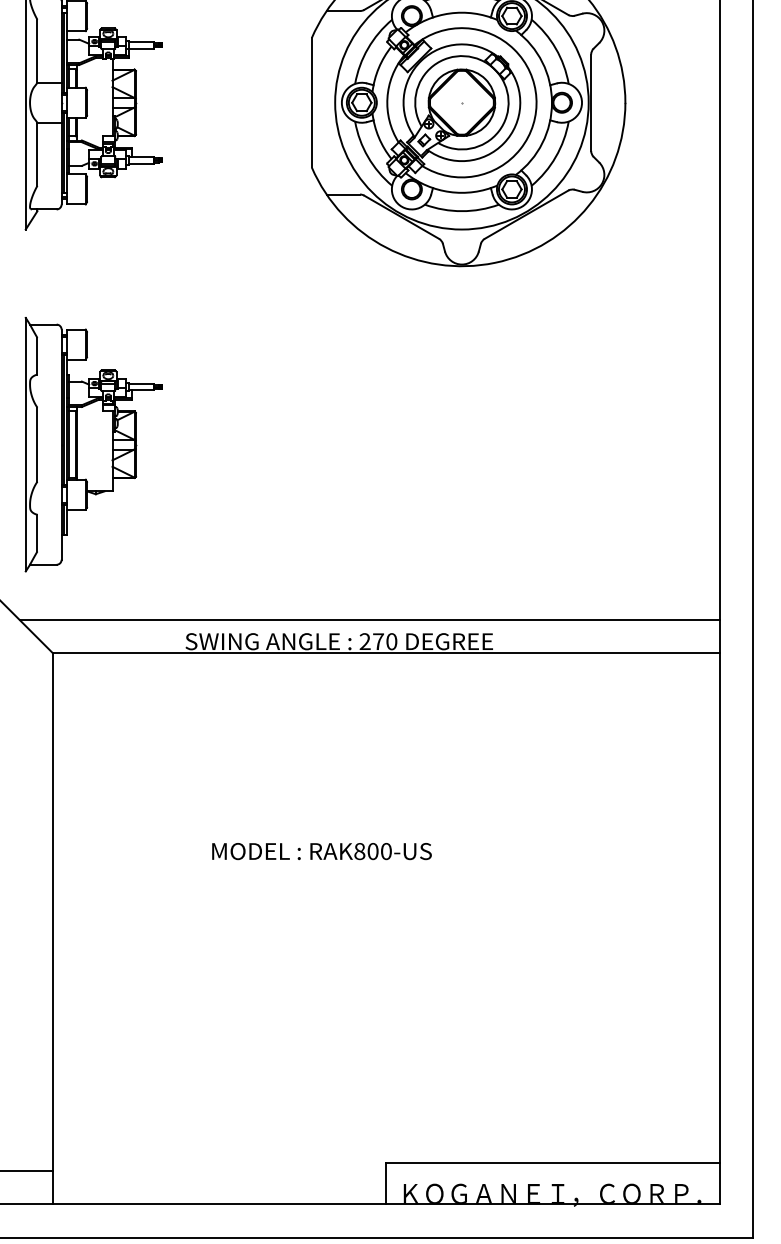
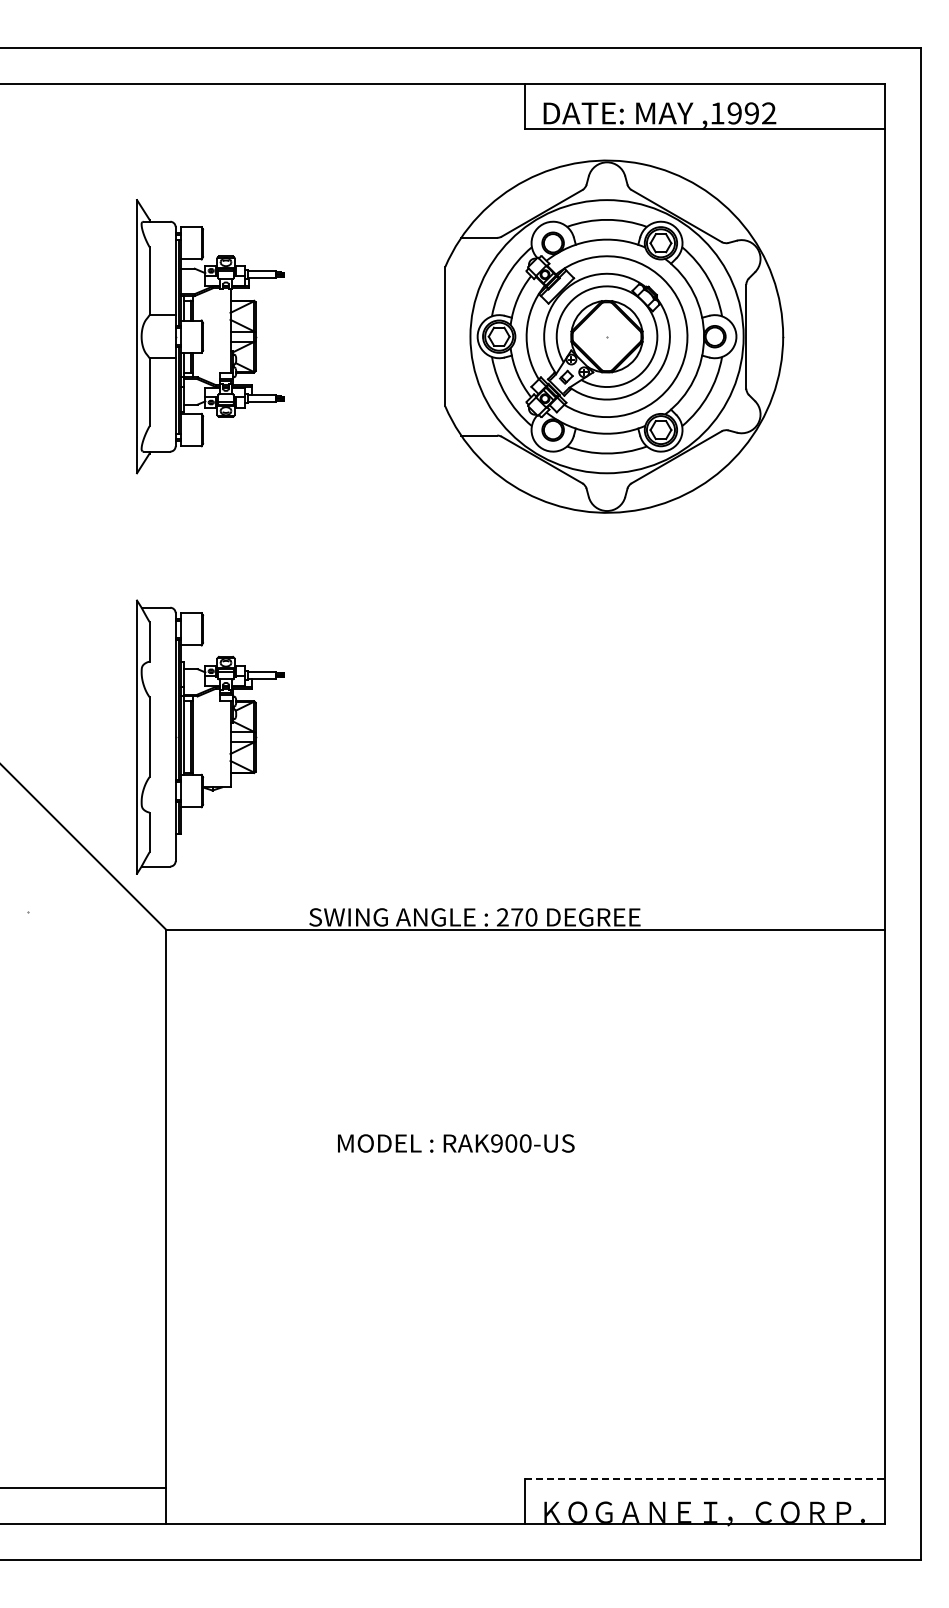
part: (93, 444) -> (210, 736), moved
line: (369, 620) -> (507, 894), removed
text: (359, 851) -> (496, 1143), RAK800-US -> RAK900-US
line: (553, 1162) -> (705, 1478), solid -> dashed

